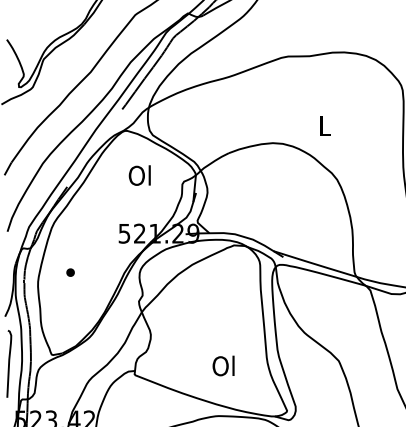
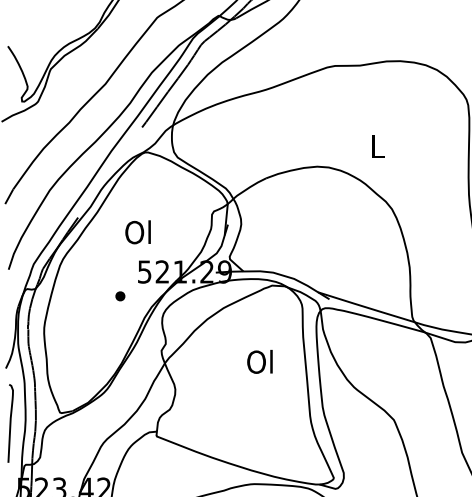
text: (139, 175) -> (137, 232), moved
part: (70, 272) -> (120, 296), moved
text: (223, 365) -> (259, 361), moved

